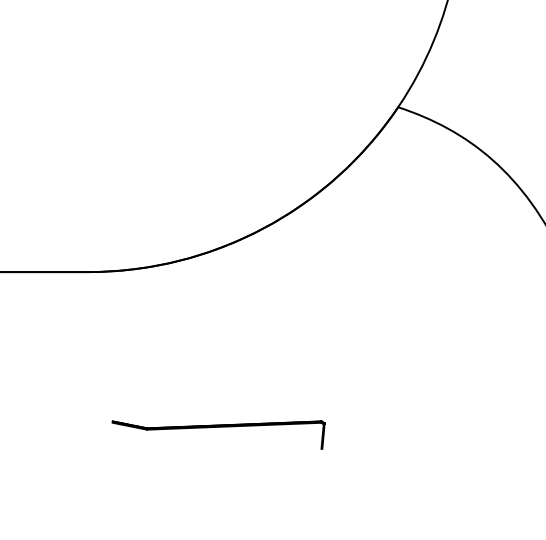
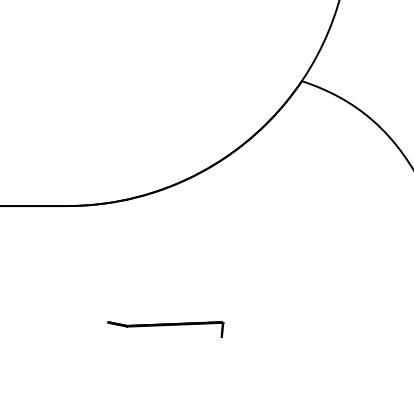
part: (218, 434) -> (165, 329), size x0.71

